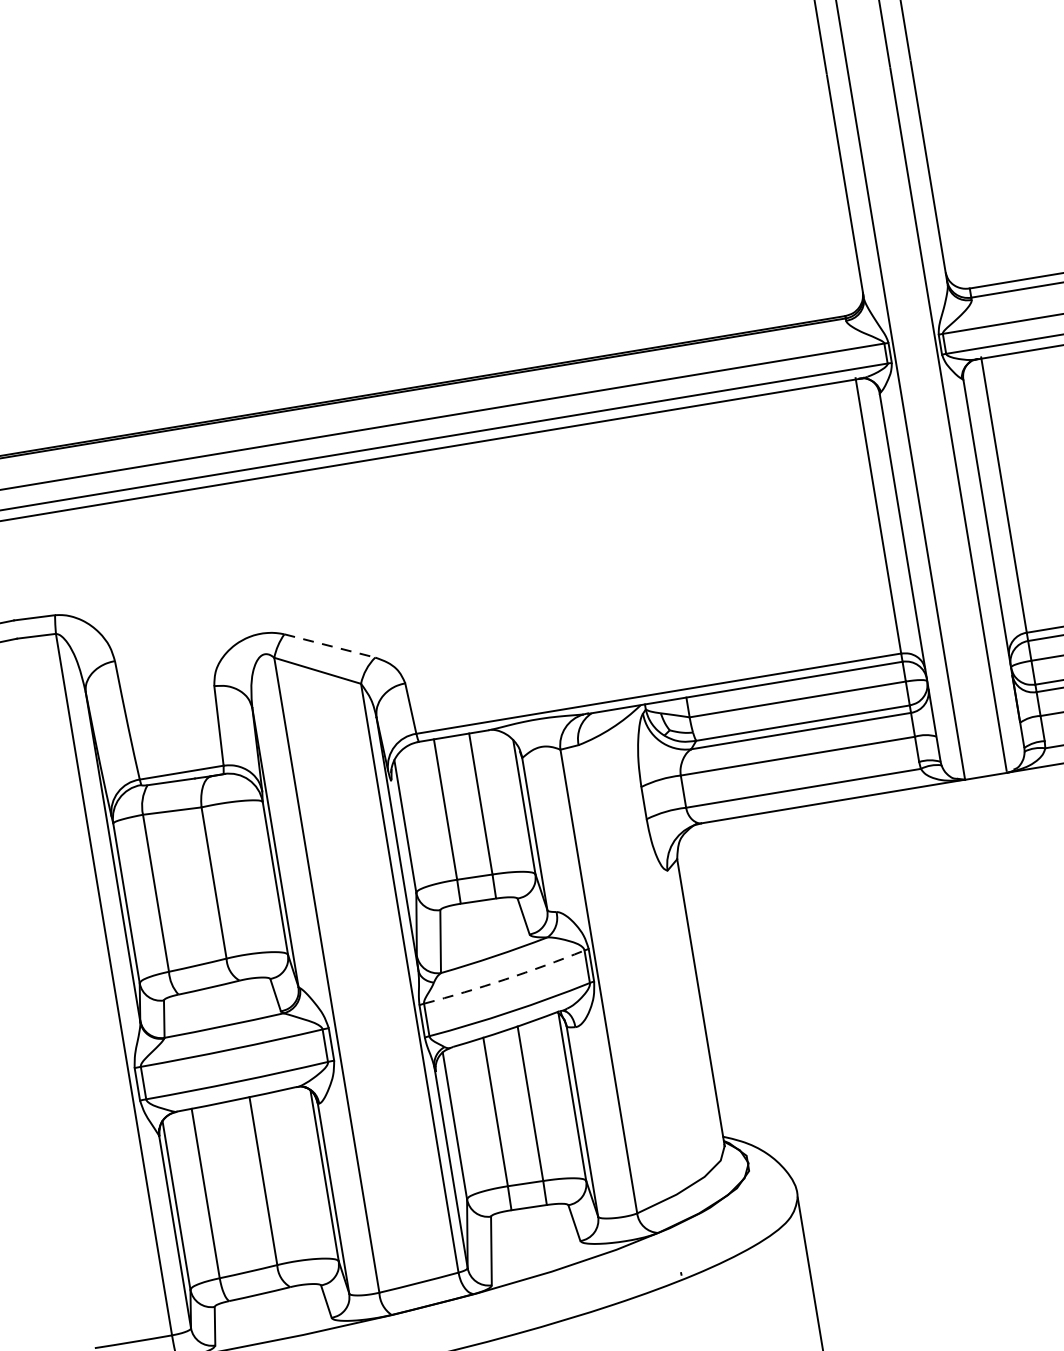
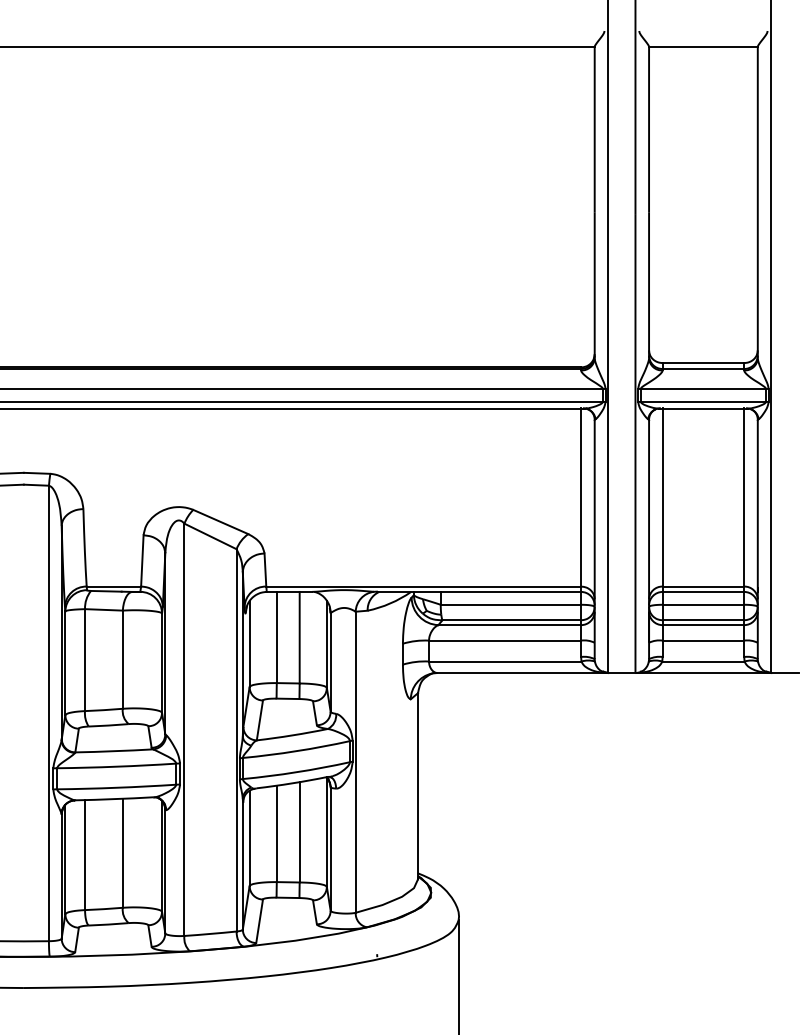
line: (331, 646) -> (221, 522), dashed -> solid
arc: (504, 980) -> (296, 751), dashed -> solid

